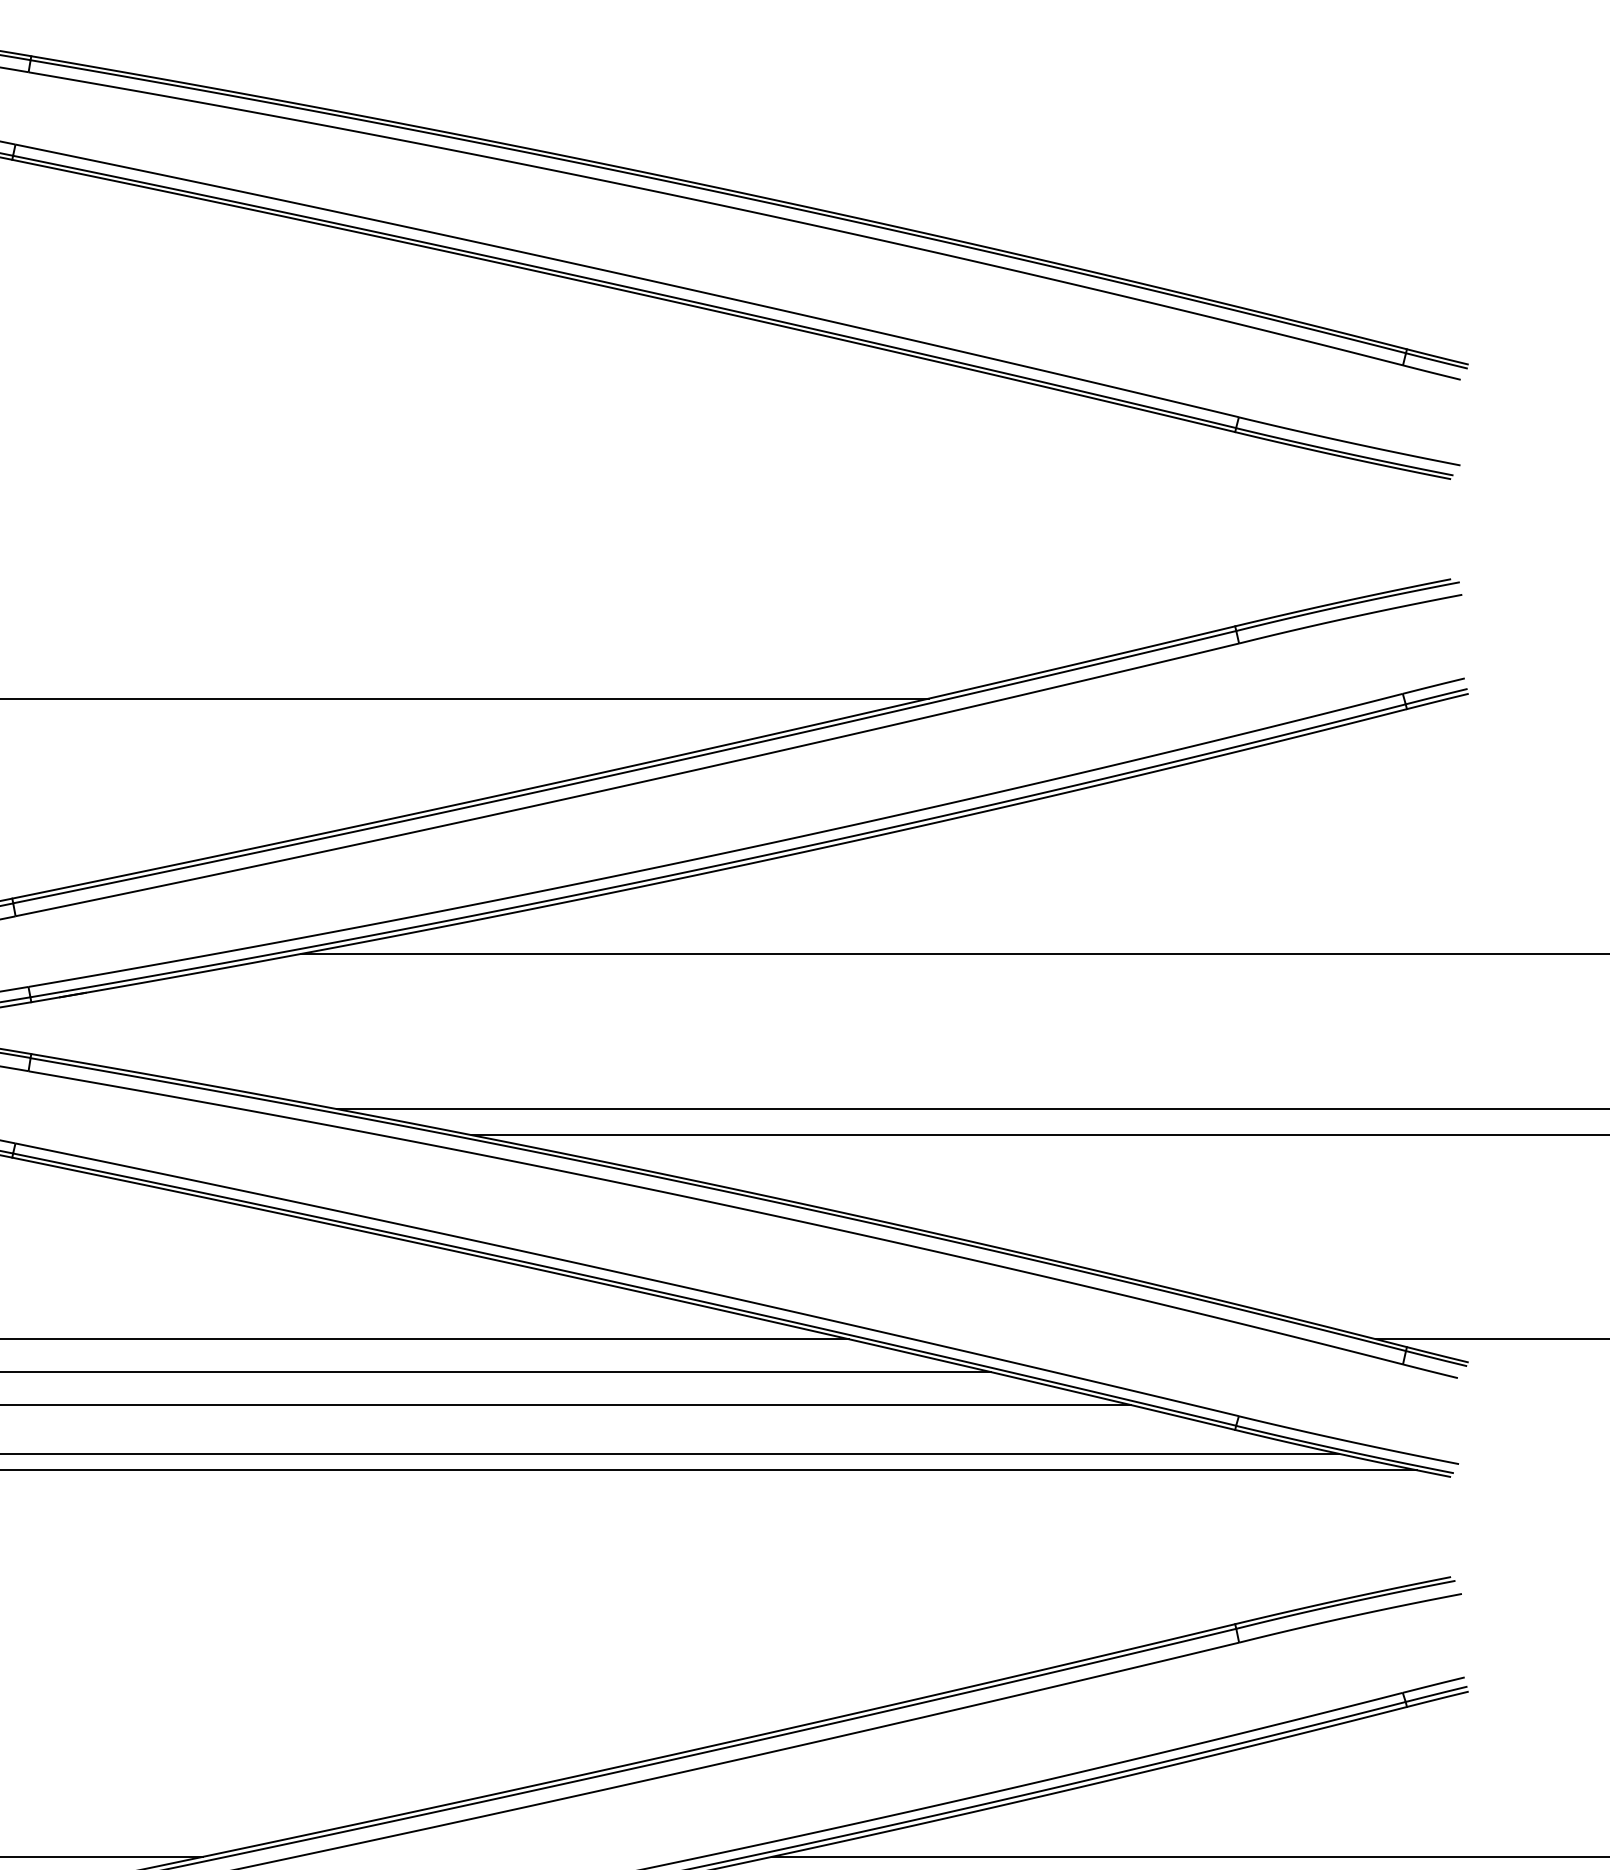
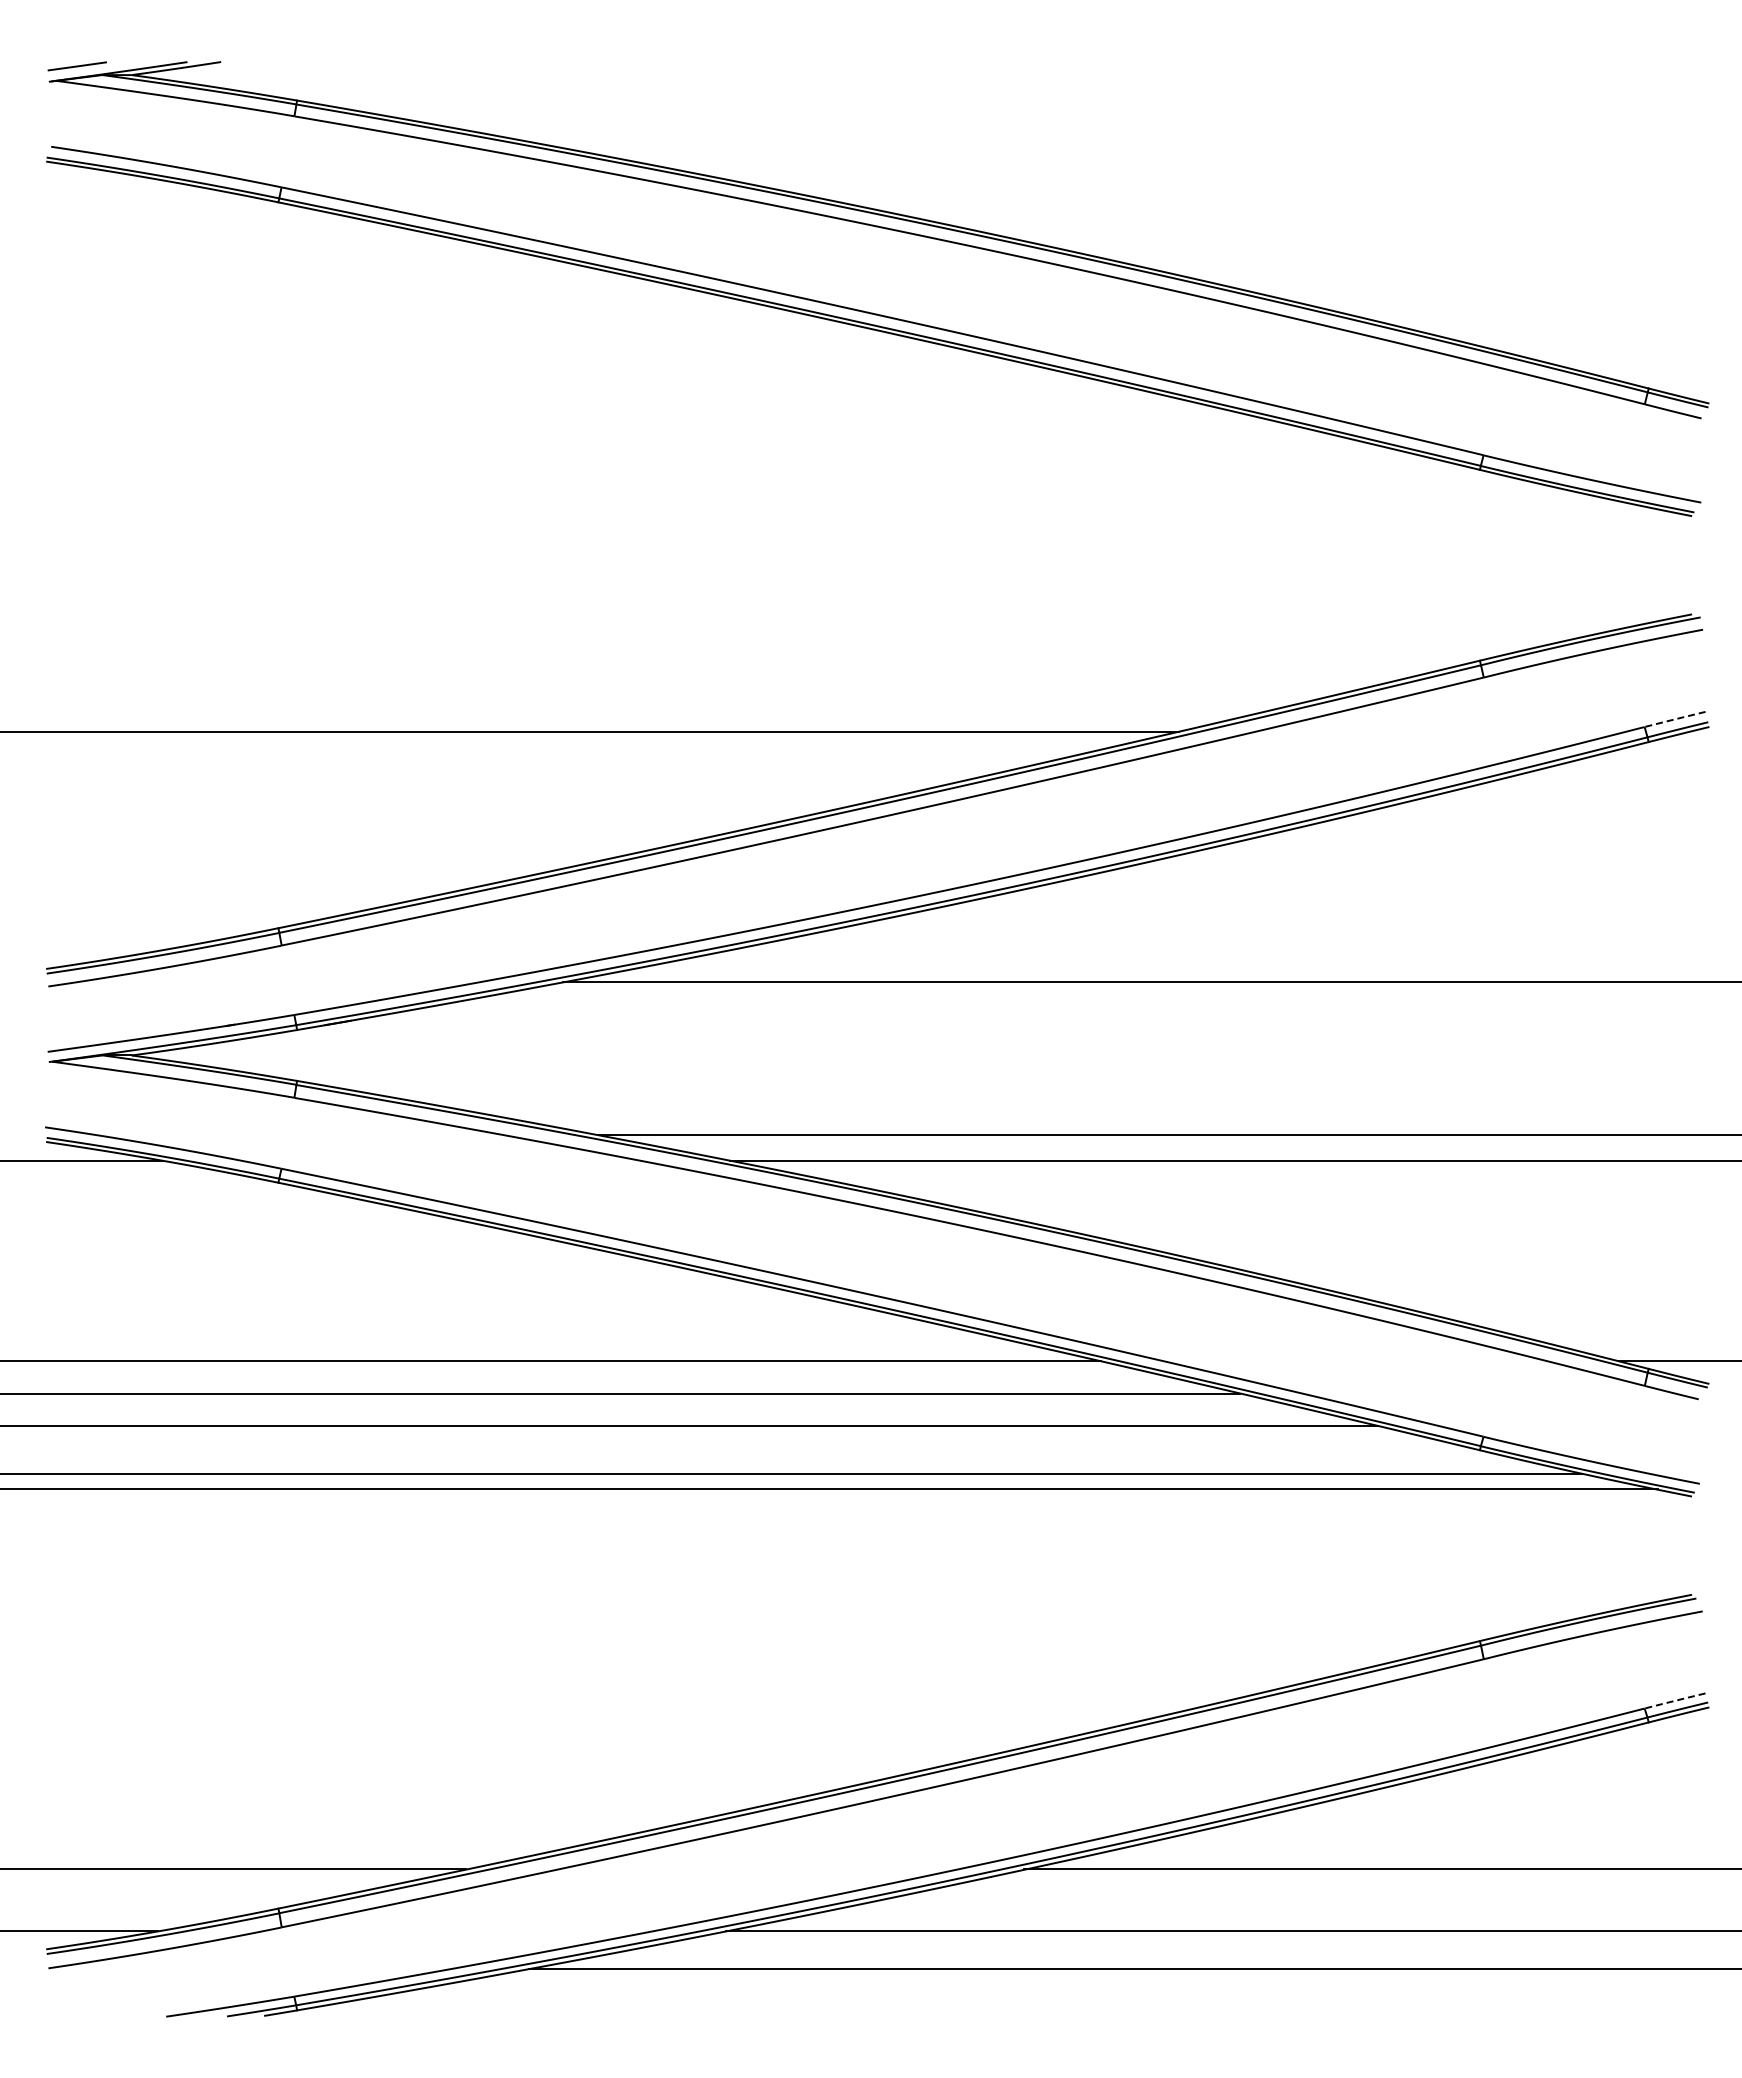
line: (1433, 686) -> (1674, 719), solid -> dashed
line: (1433, 1685) -> (1674, 1701), solid -> dashed

